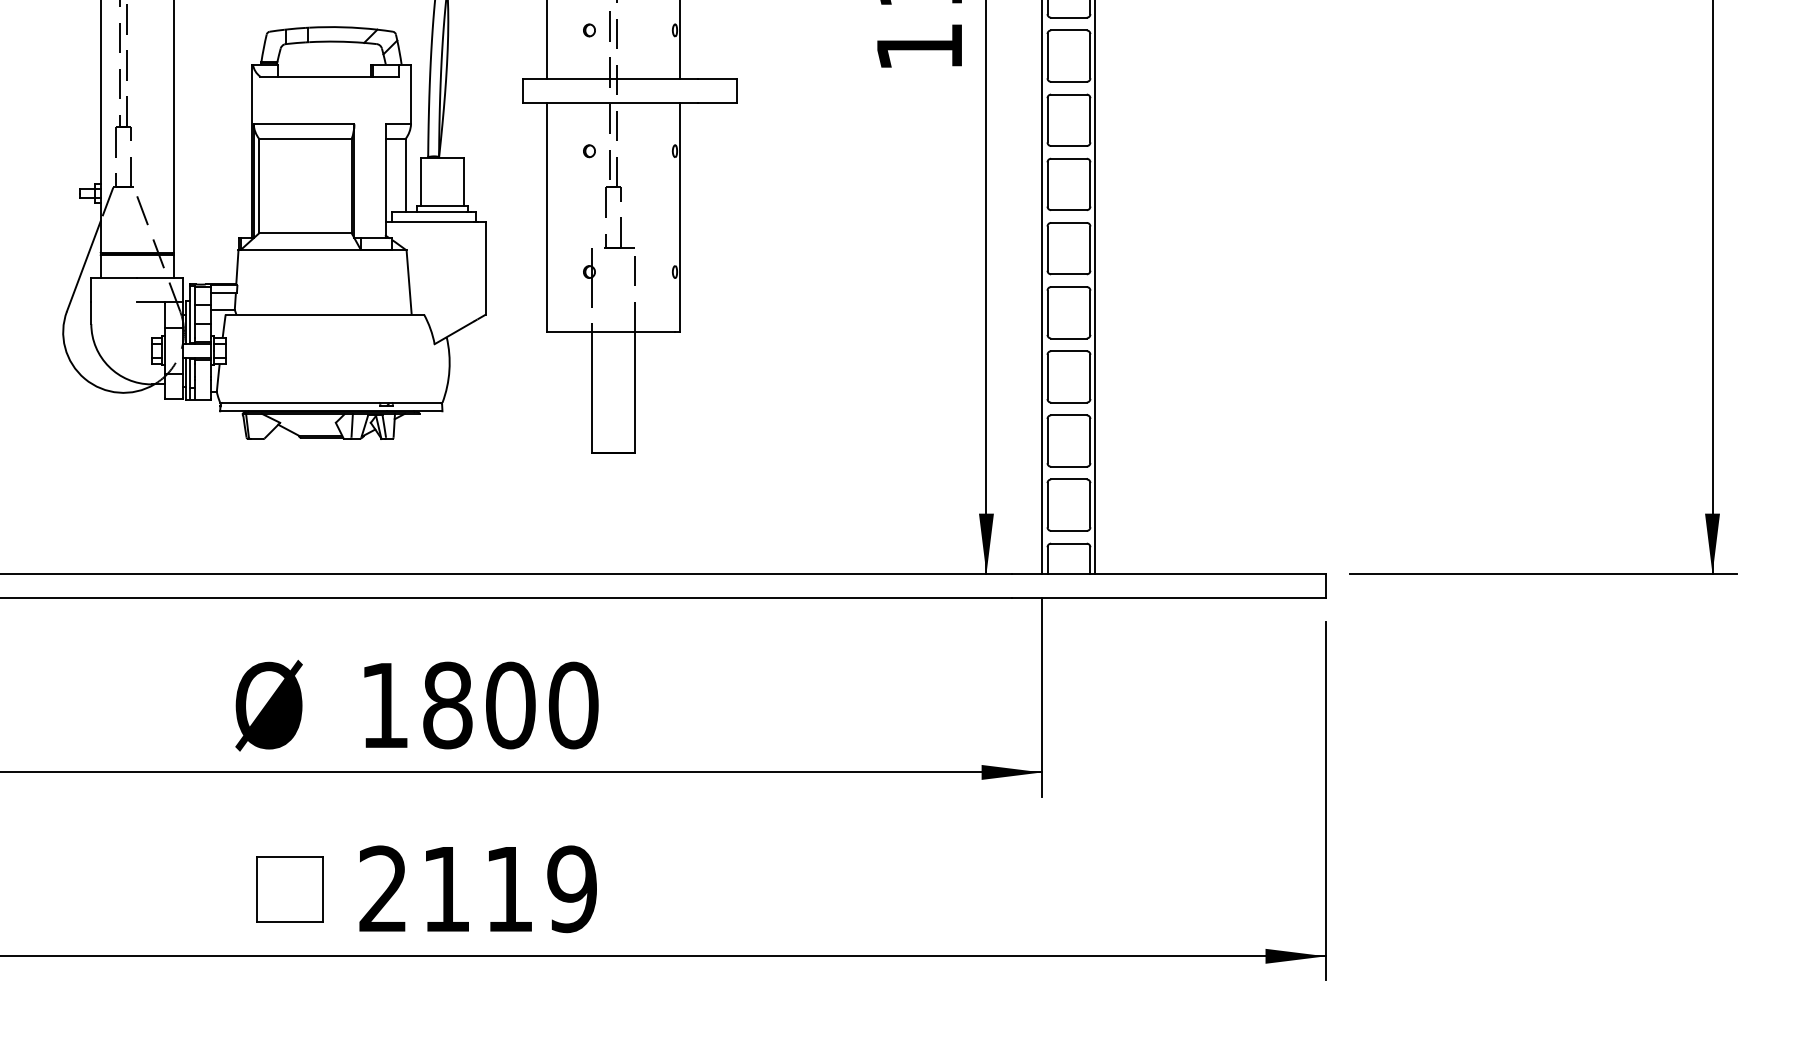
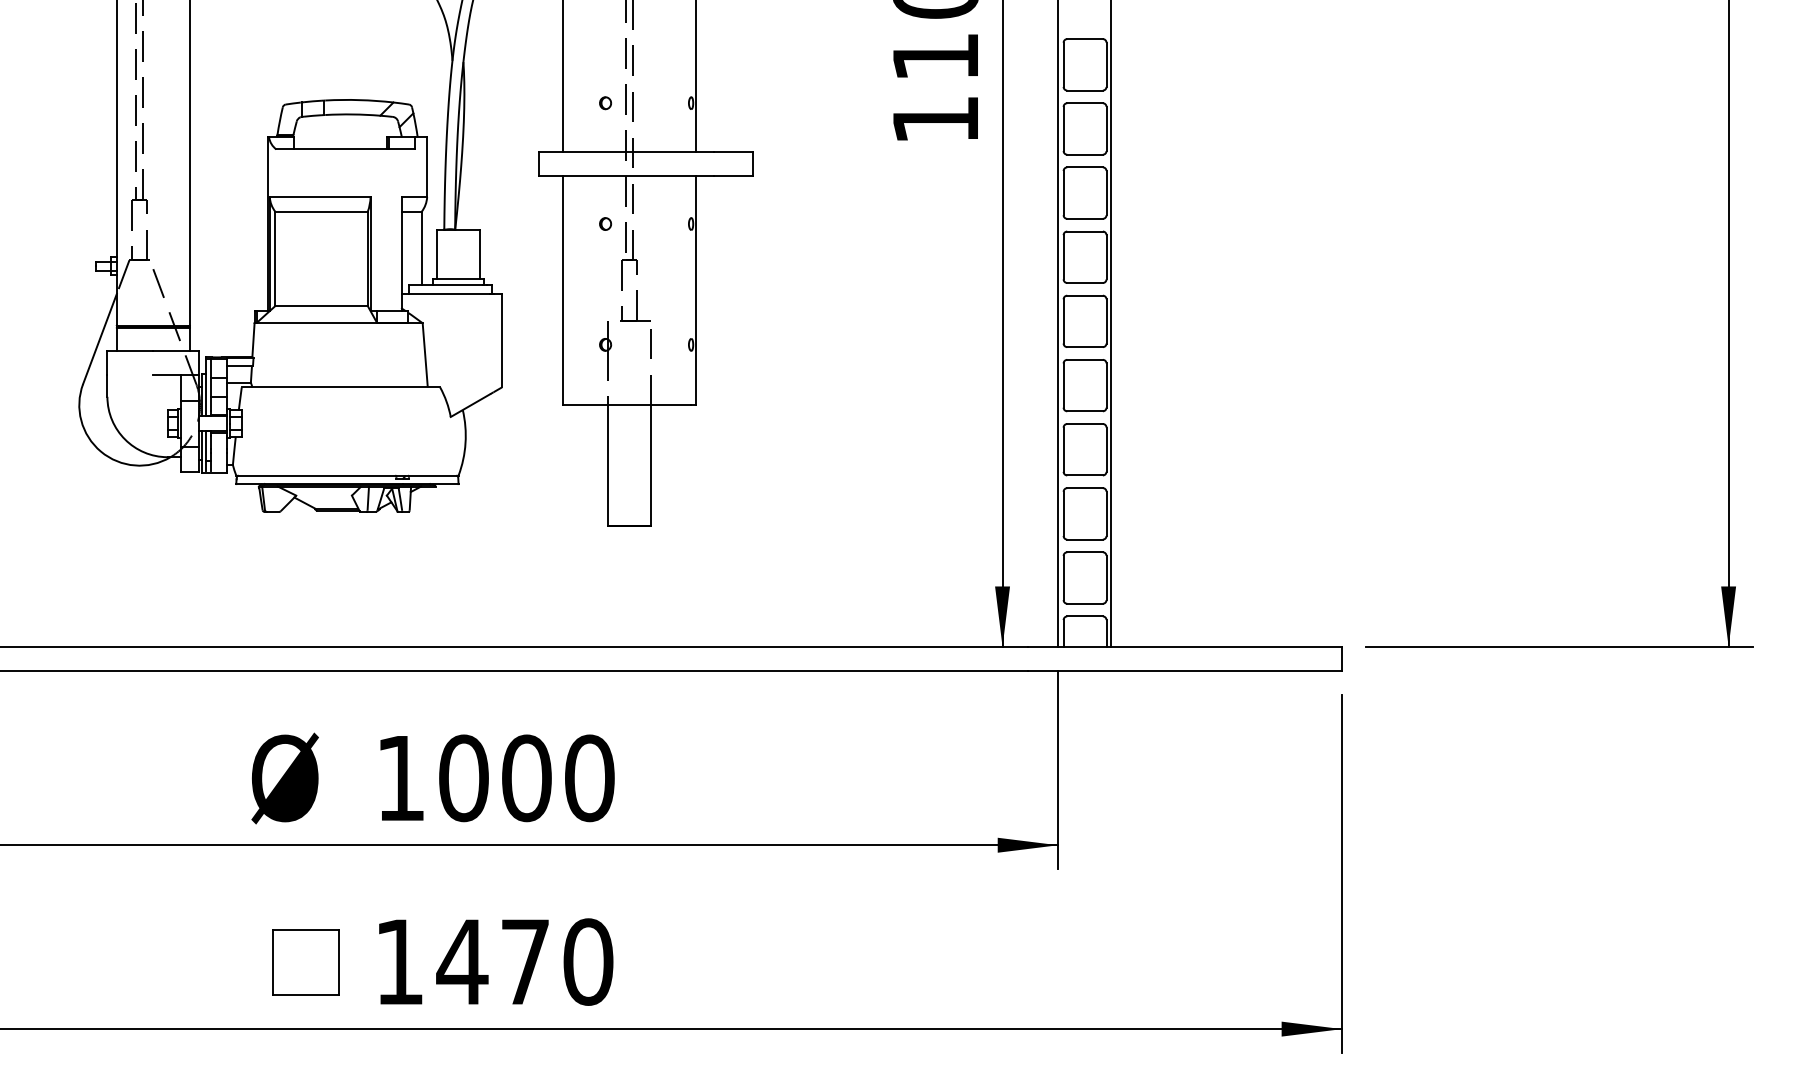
text: (447, 704) -> (463, 777), 1800 -> 1000
text: (478, 888) -> (494, 961), 2119 -> 1470

